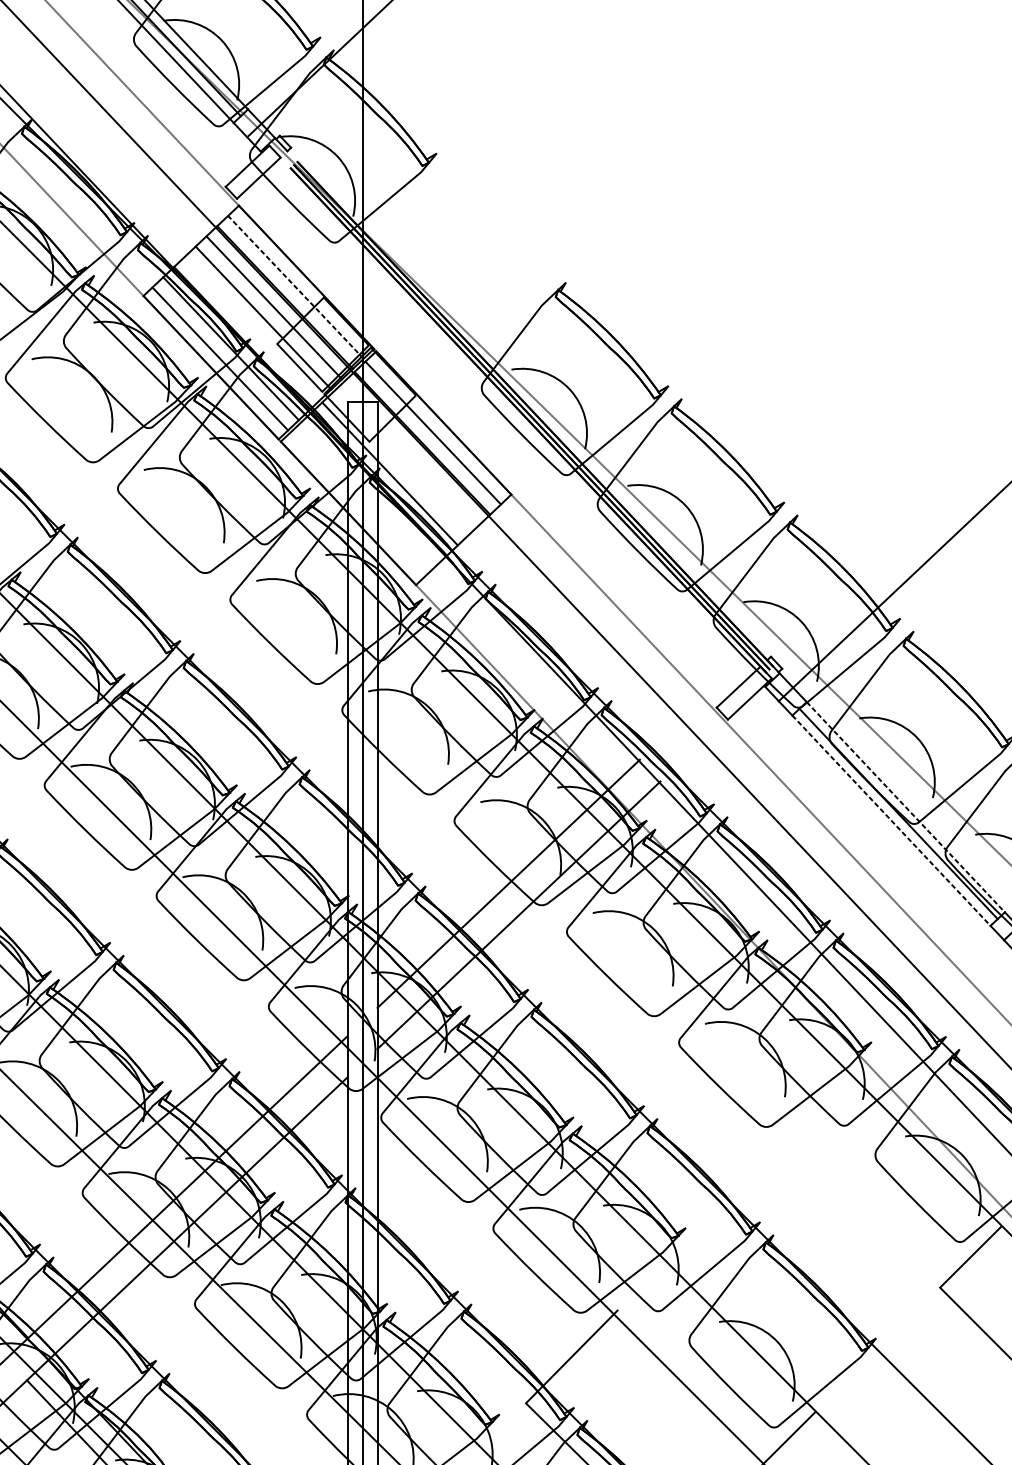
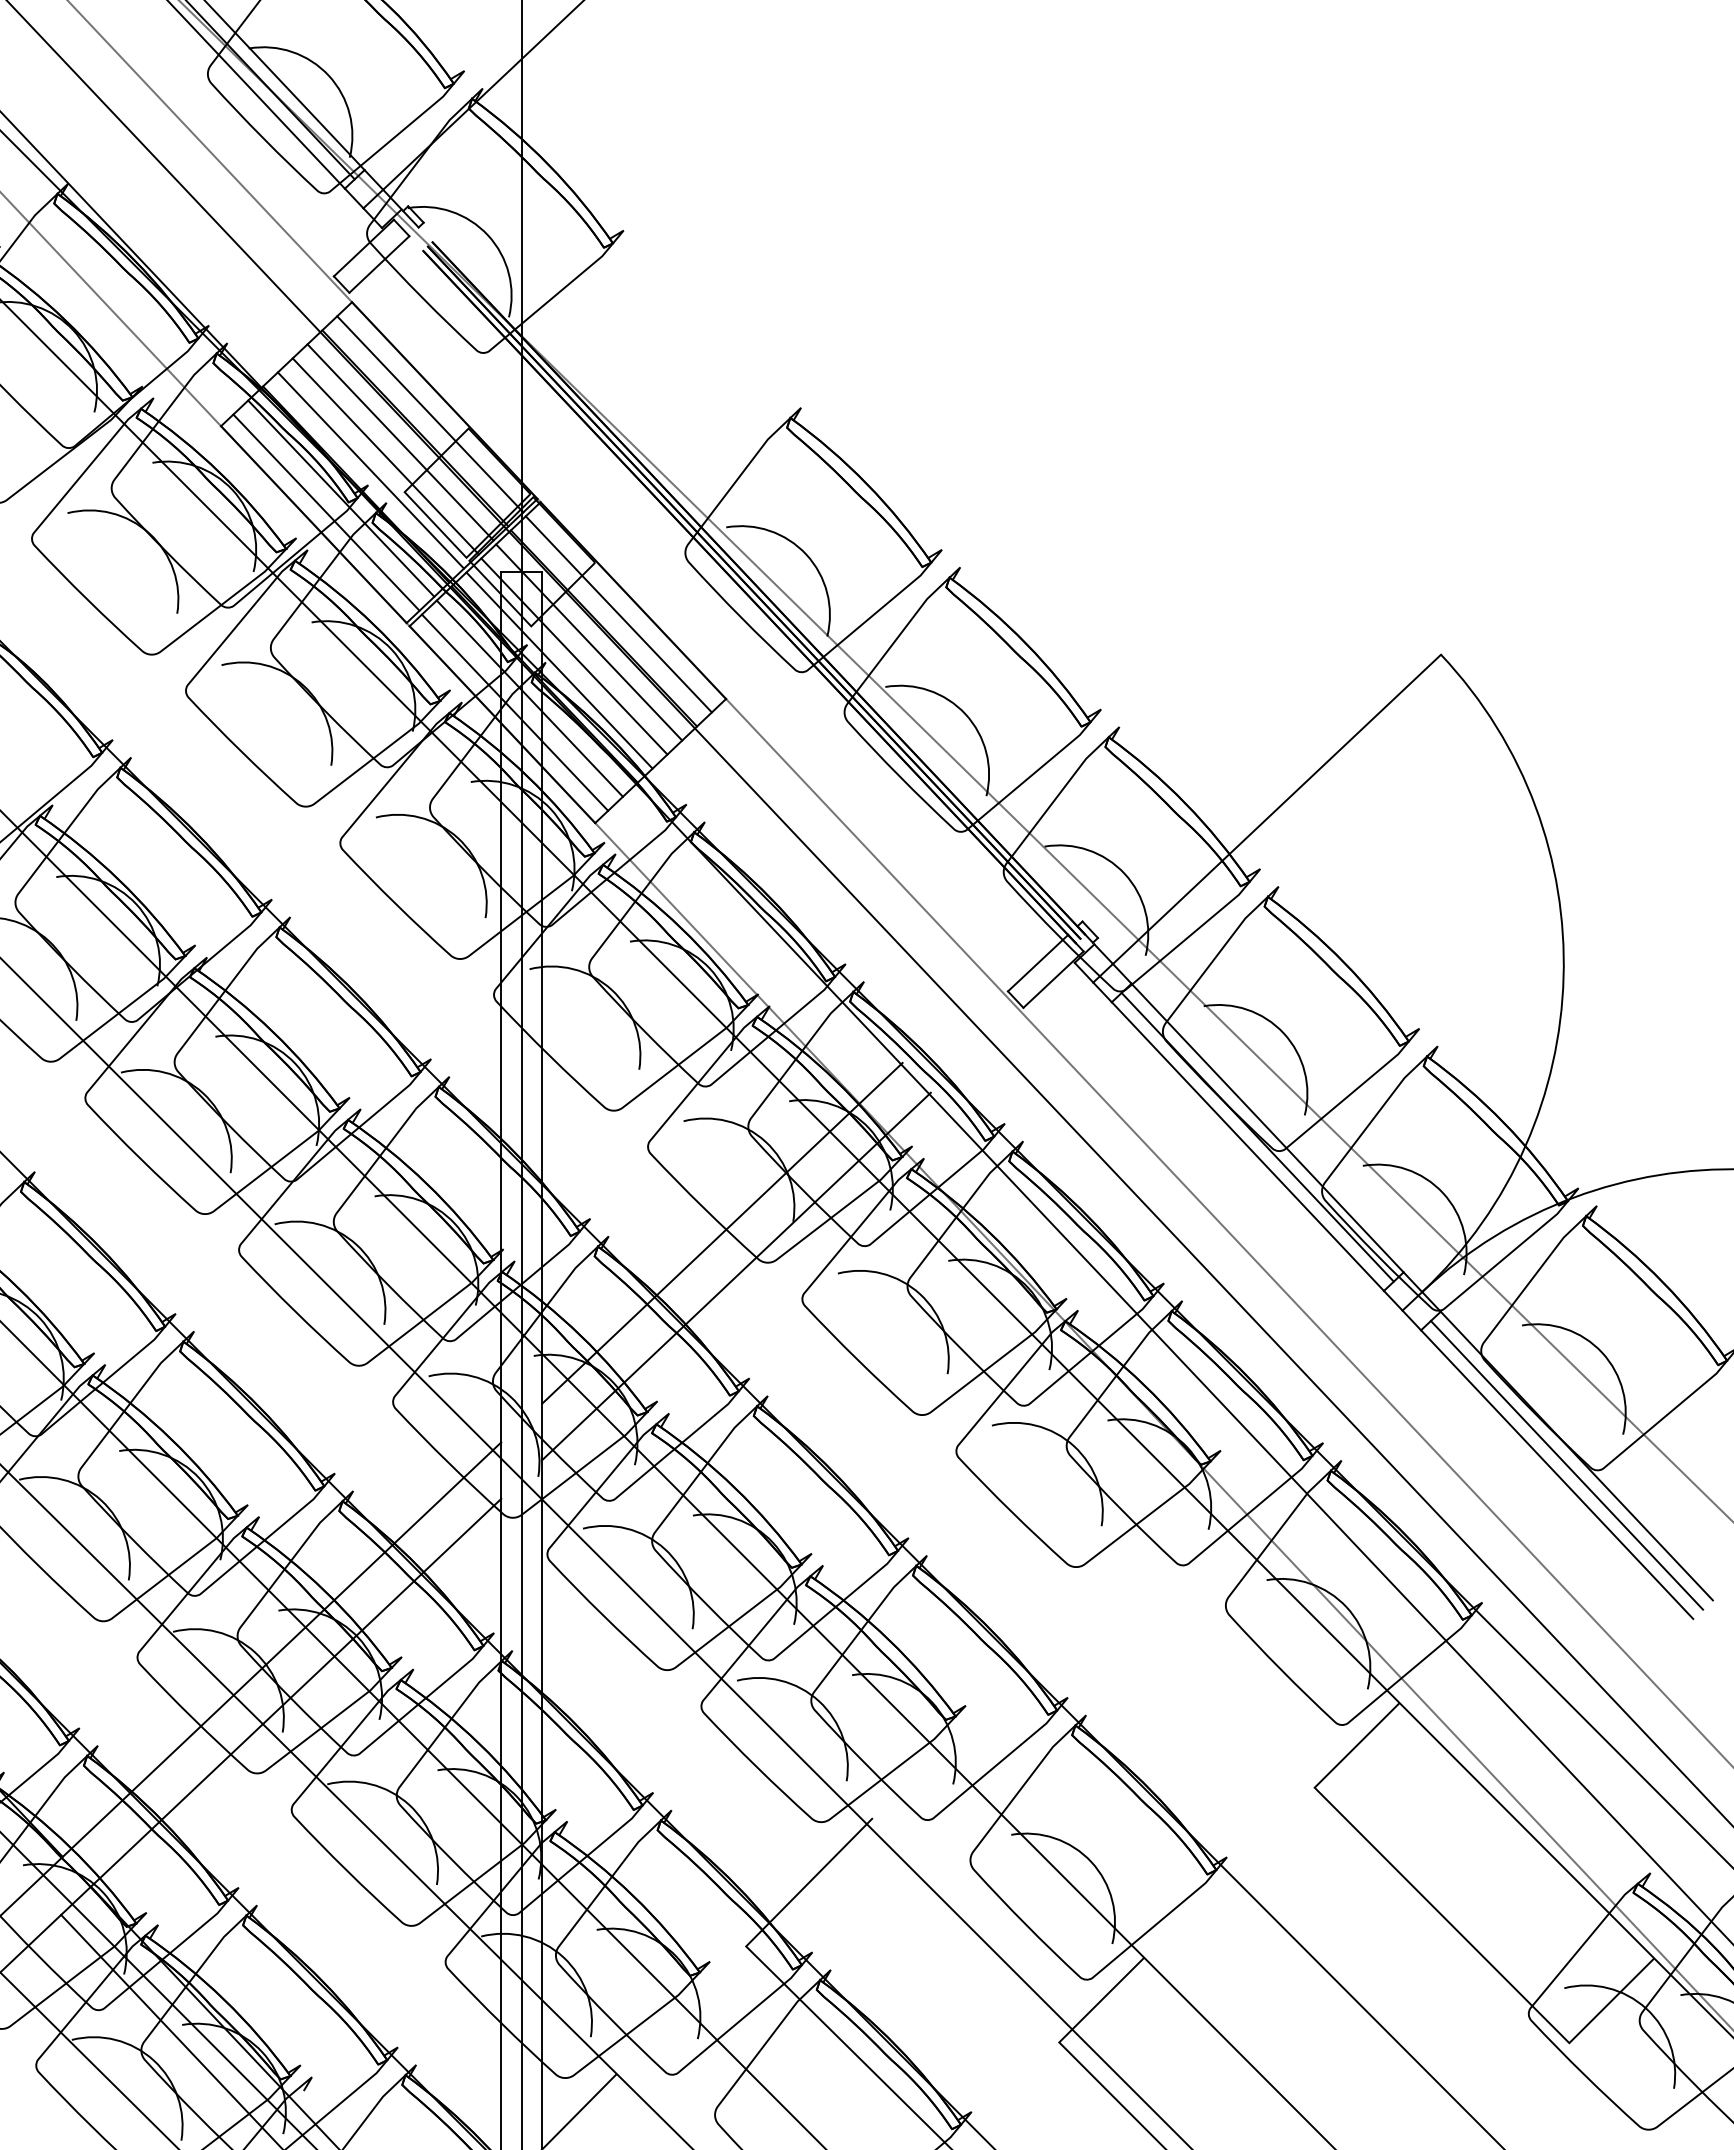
line: (295, 286) -> (429, 413), dashed -> solid
line: (252, 328) -> (370, 470), added
line: (411, 453) -> (589, 642), added
line: (400, 463) -> (574, 656), added
line: (368, 494) -> (529, 698), added
line: (357, 504) -> (514, 712), added
line: (905, 807) -> (1267, 1128), dashed -> solid
line: (891, 820) -> (1248, 1146), dashed -> solid

